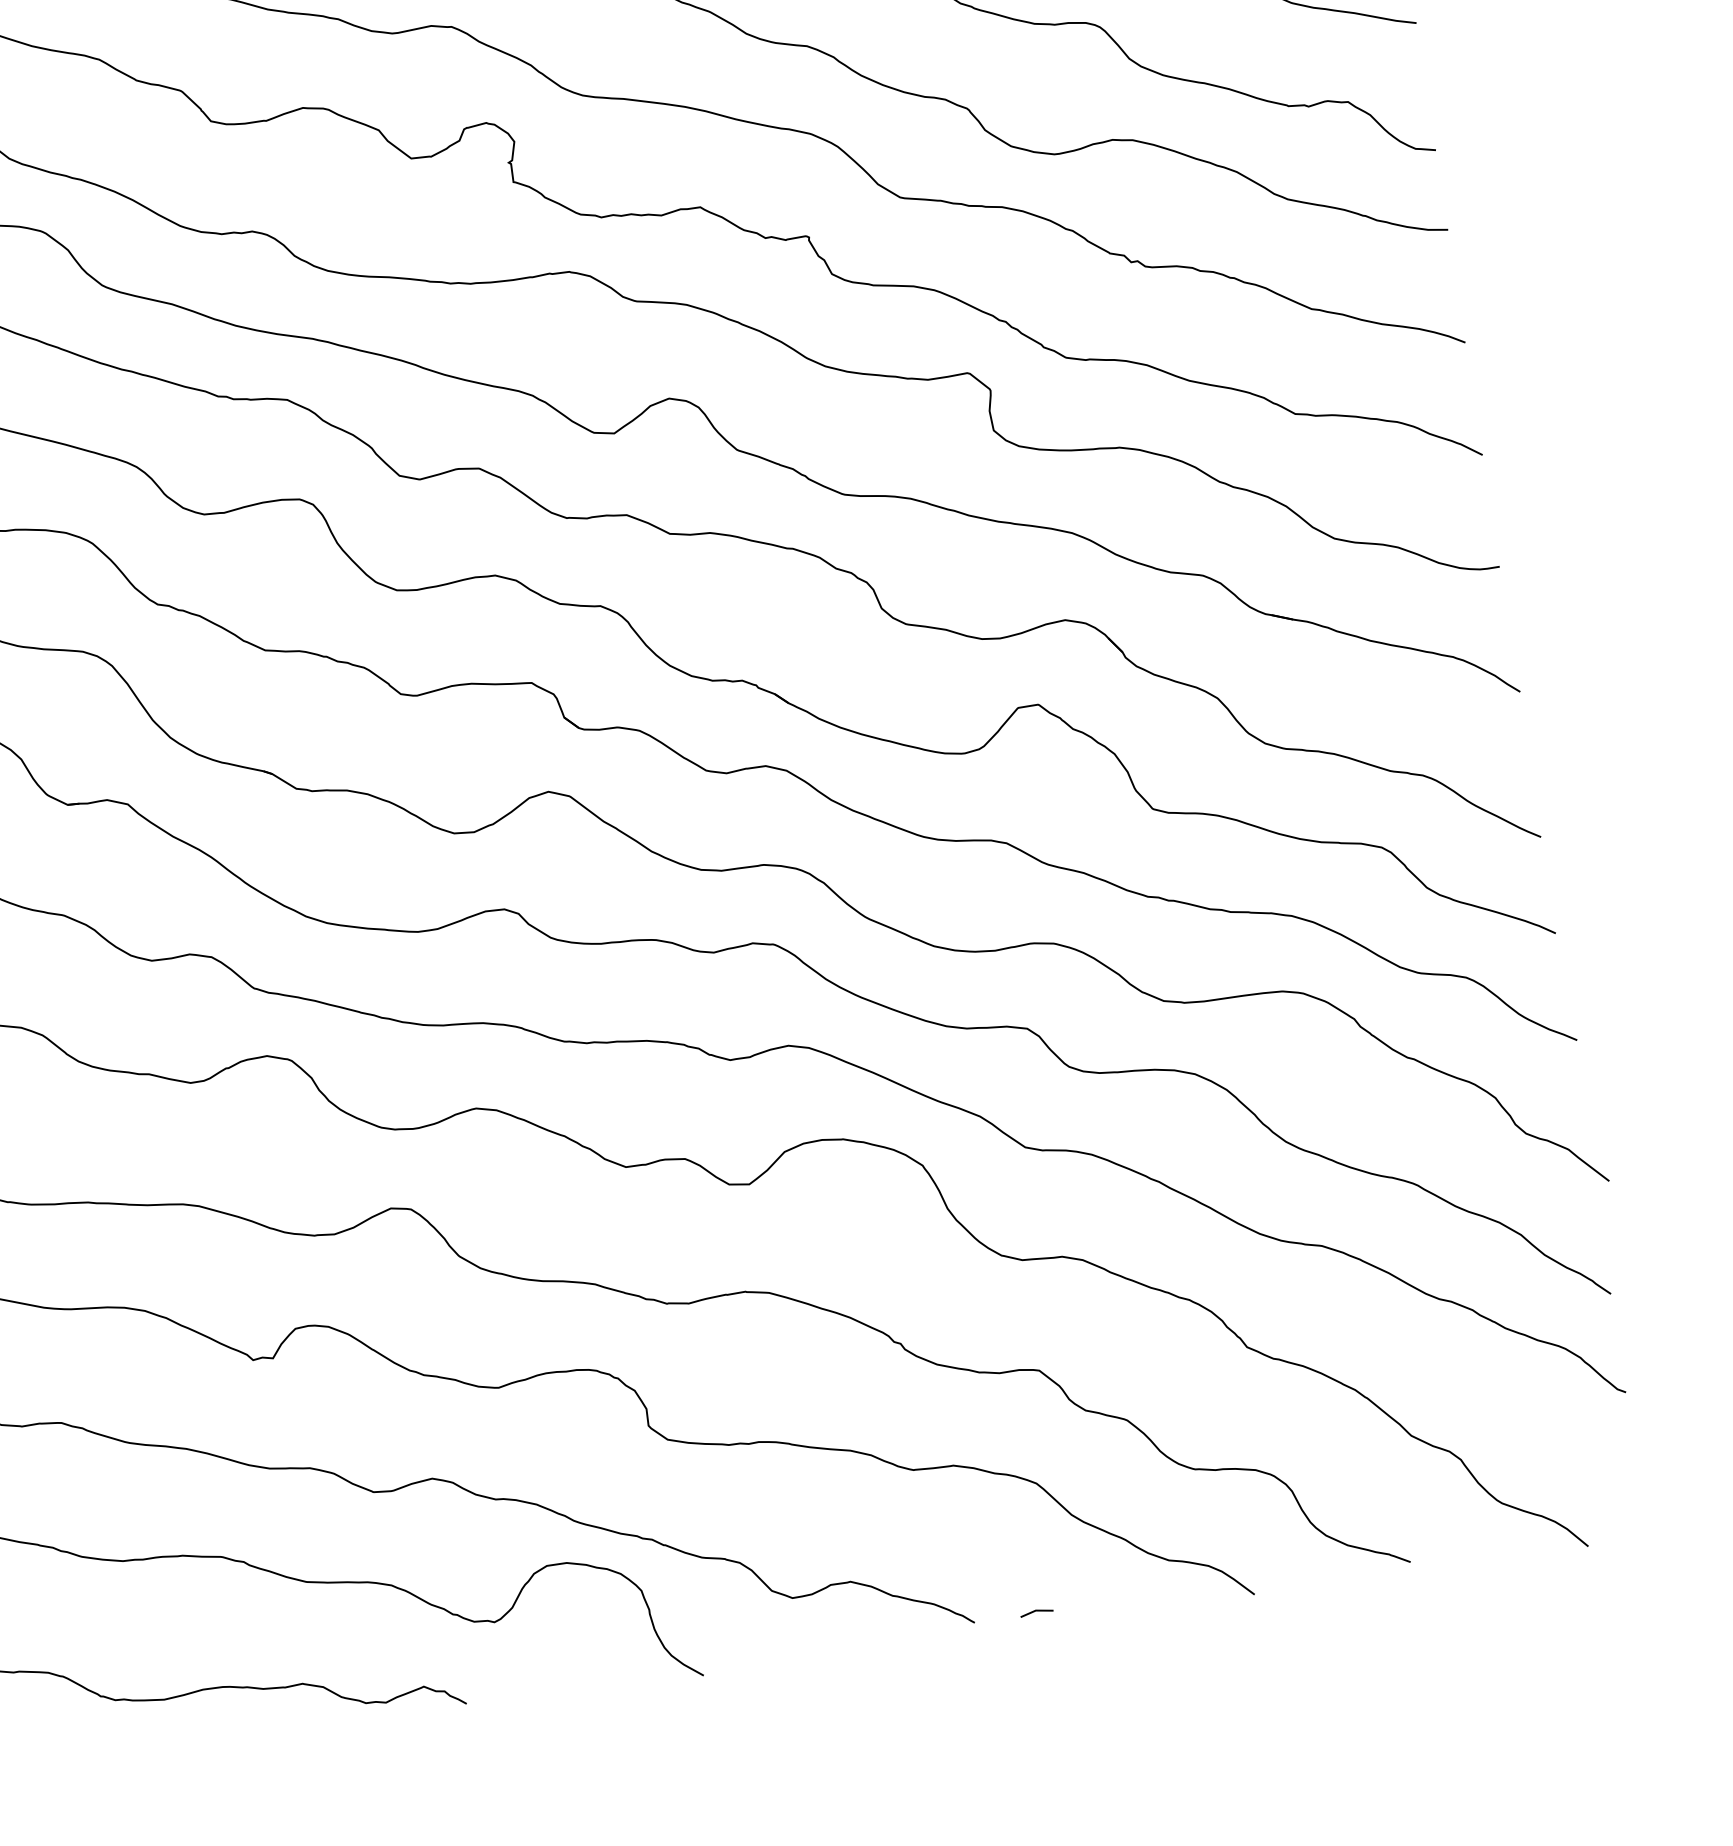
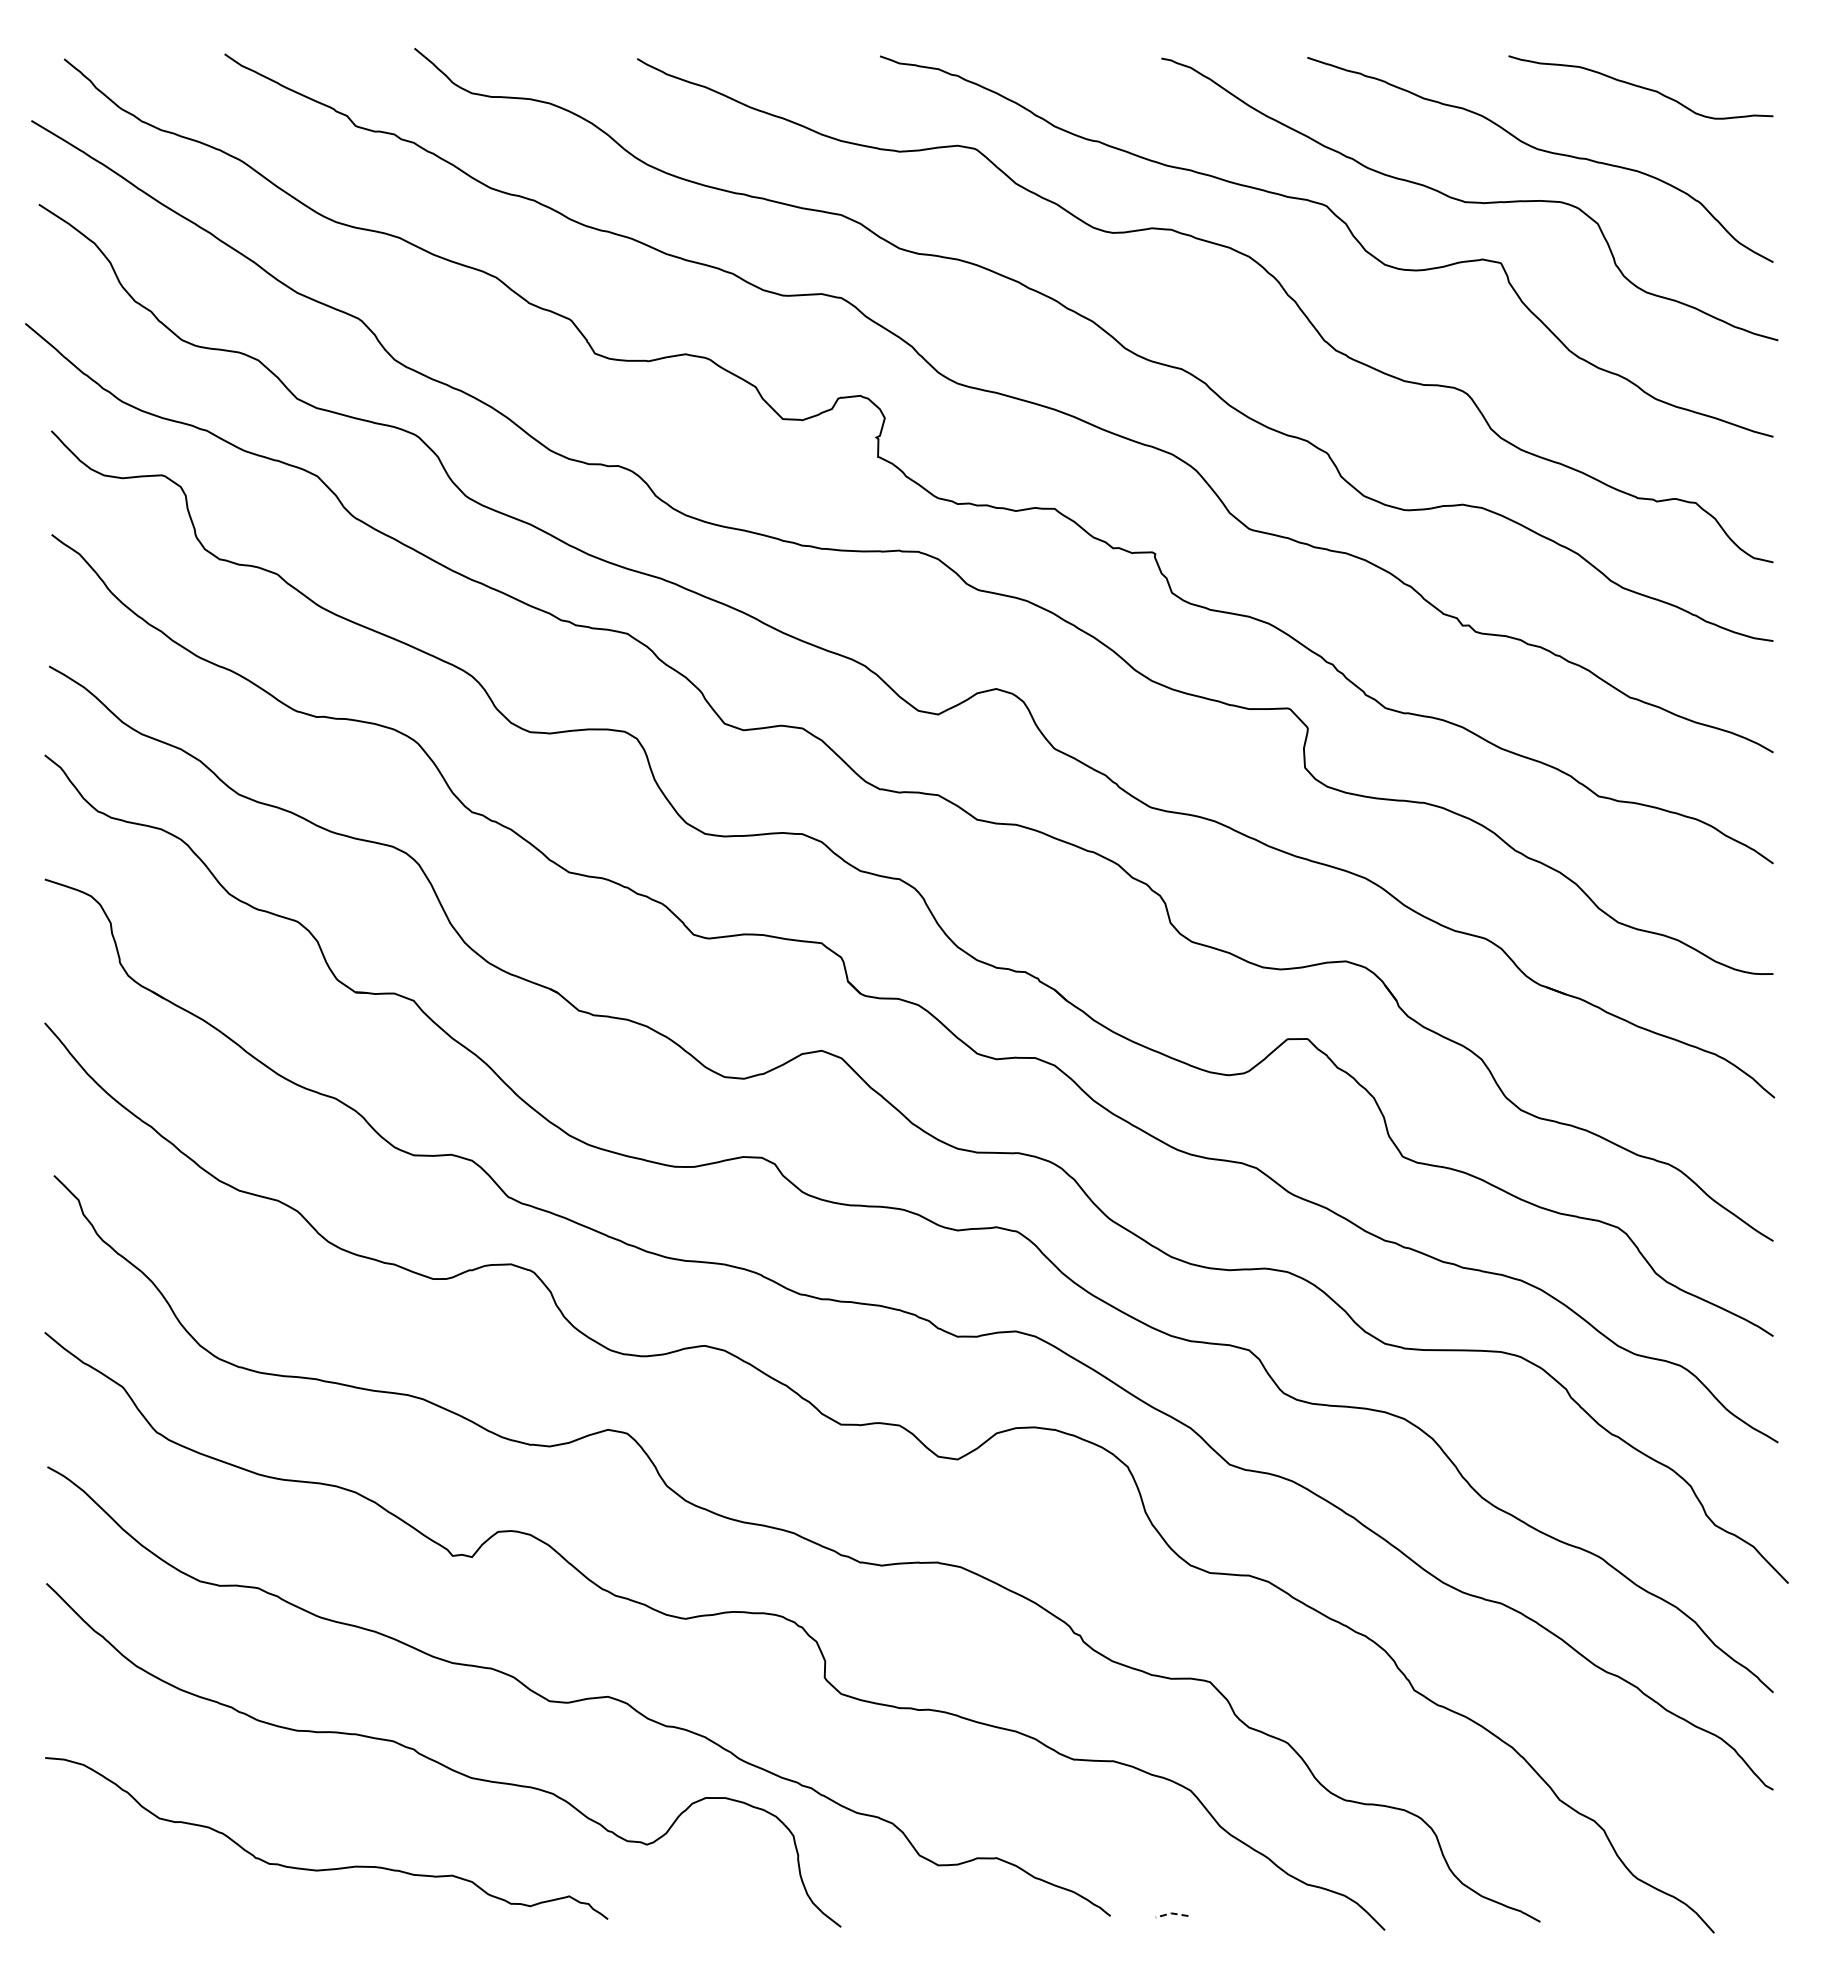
line: (1036, 1610) -> (1171, 1913), solid -> dashed

